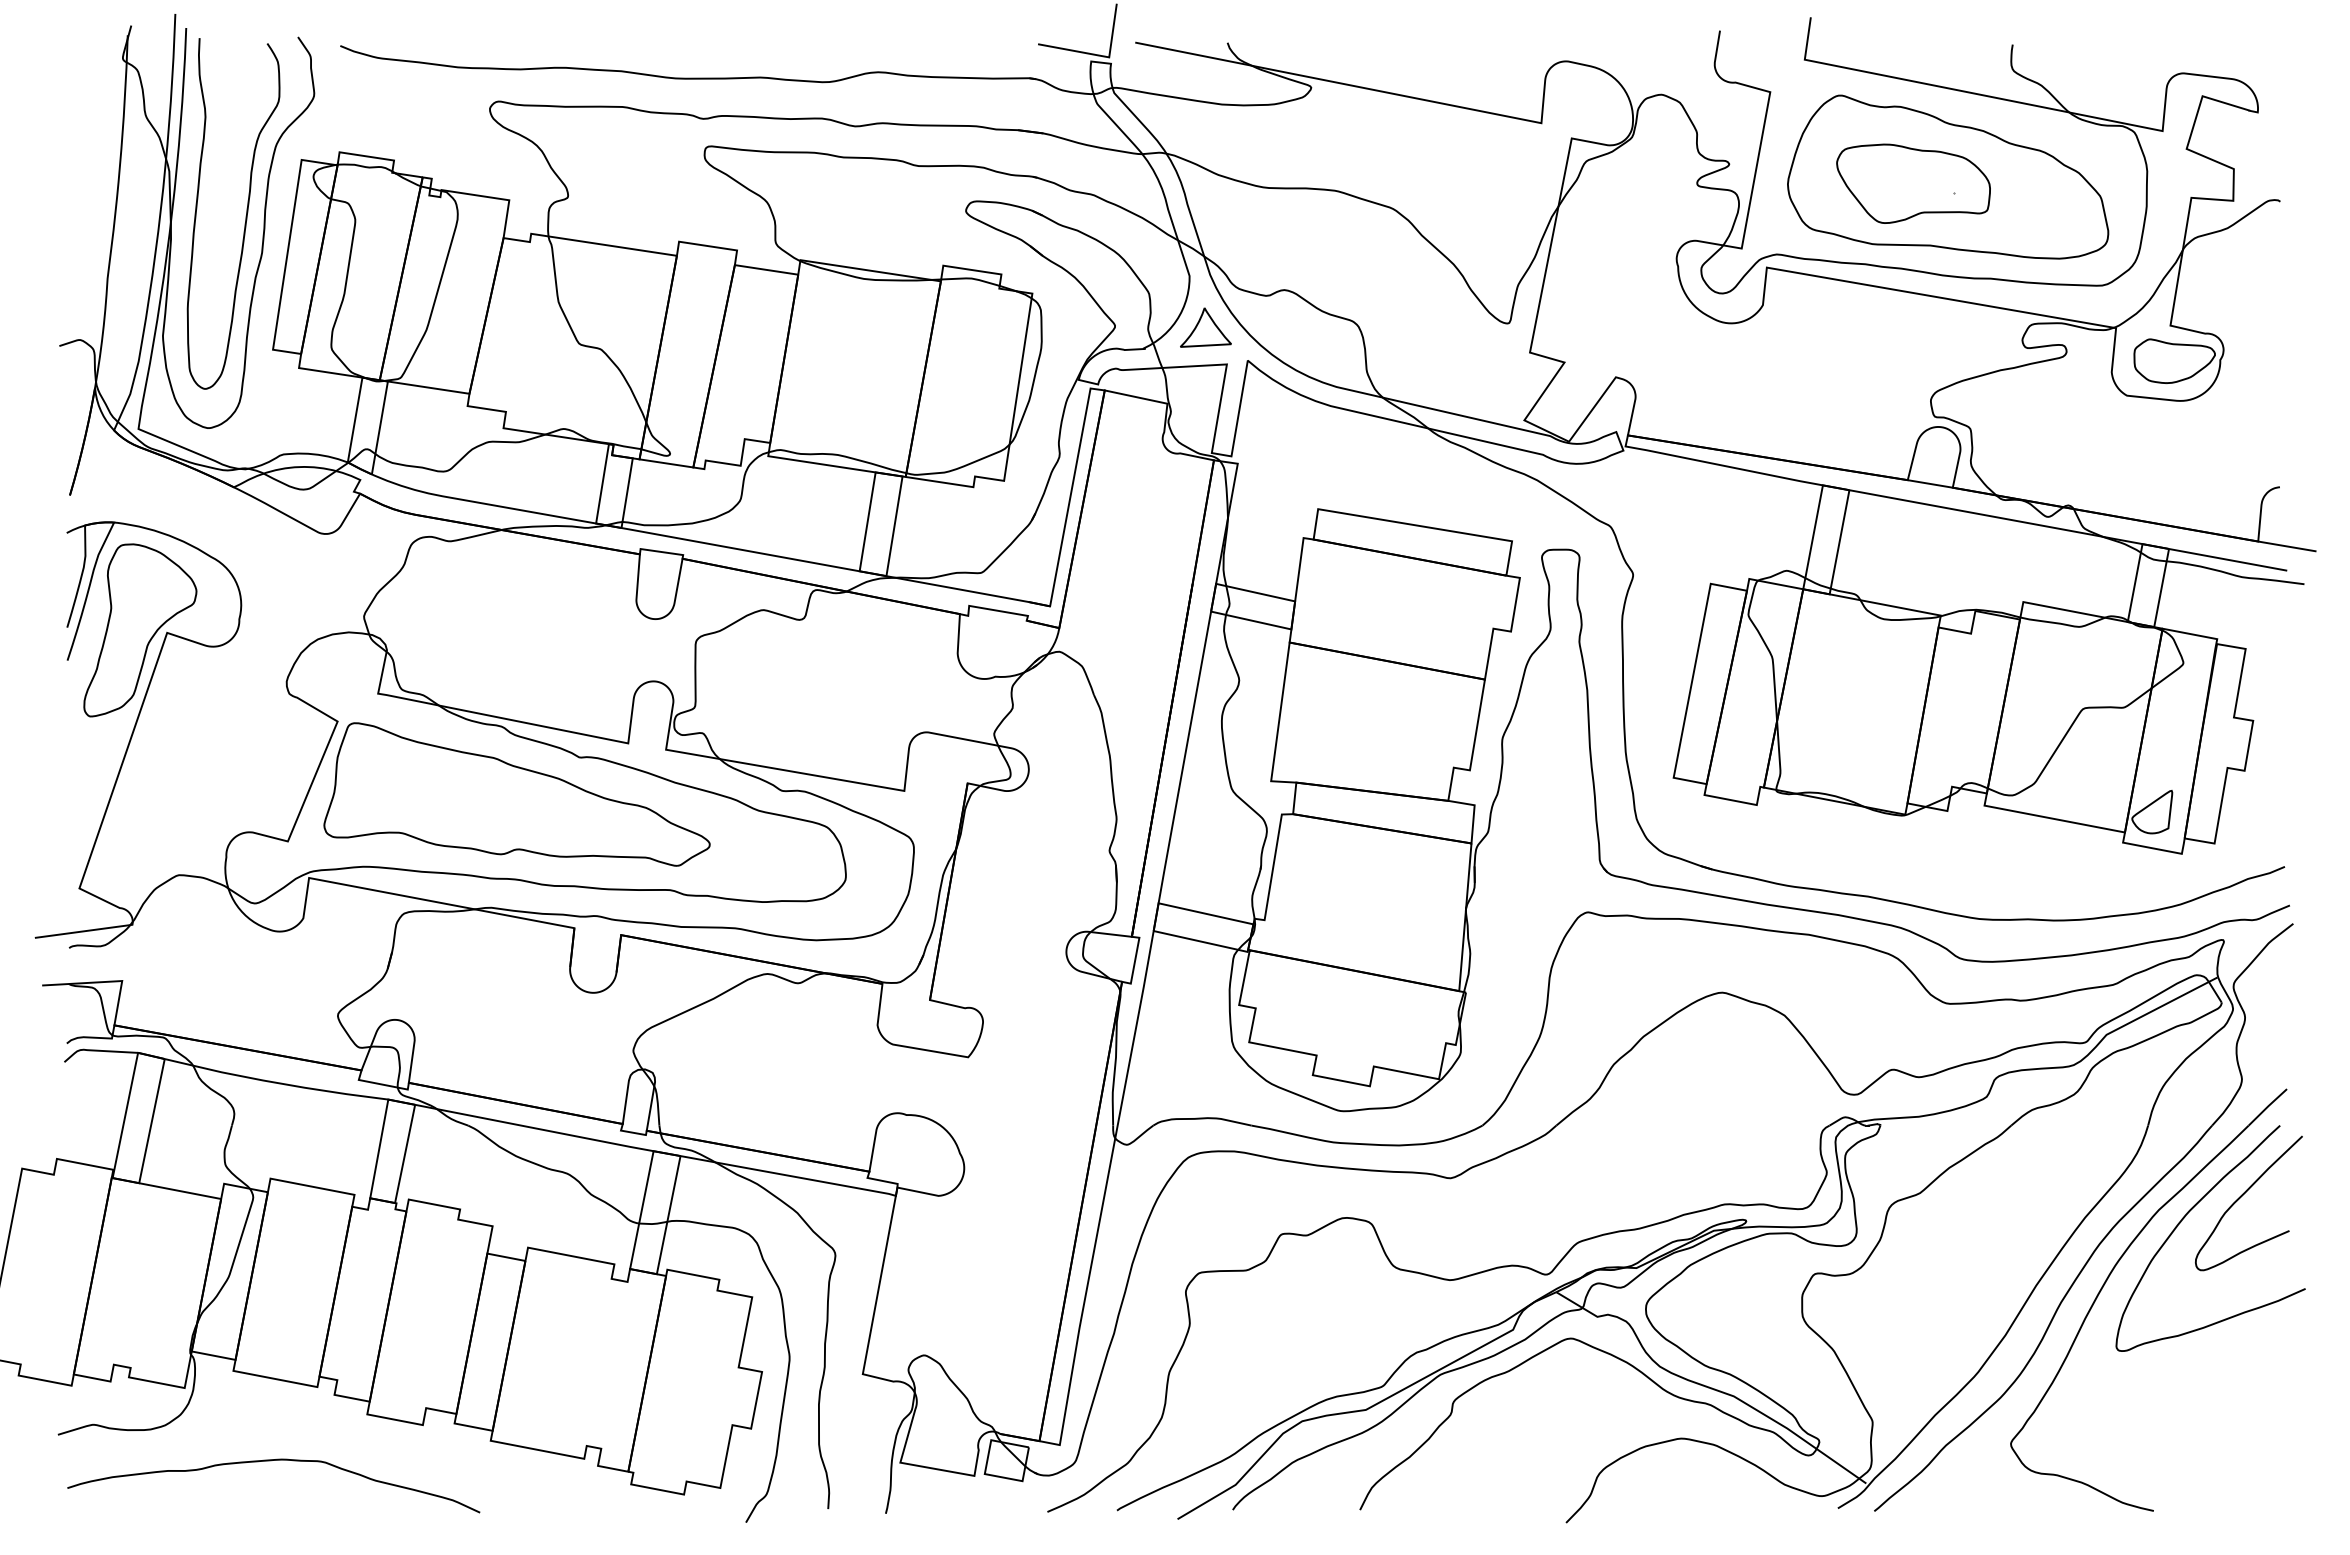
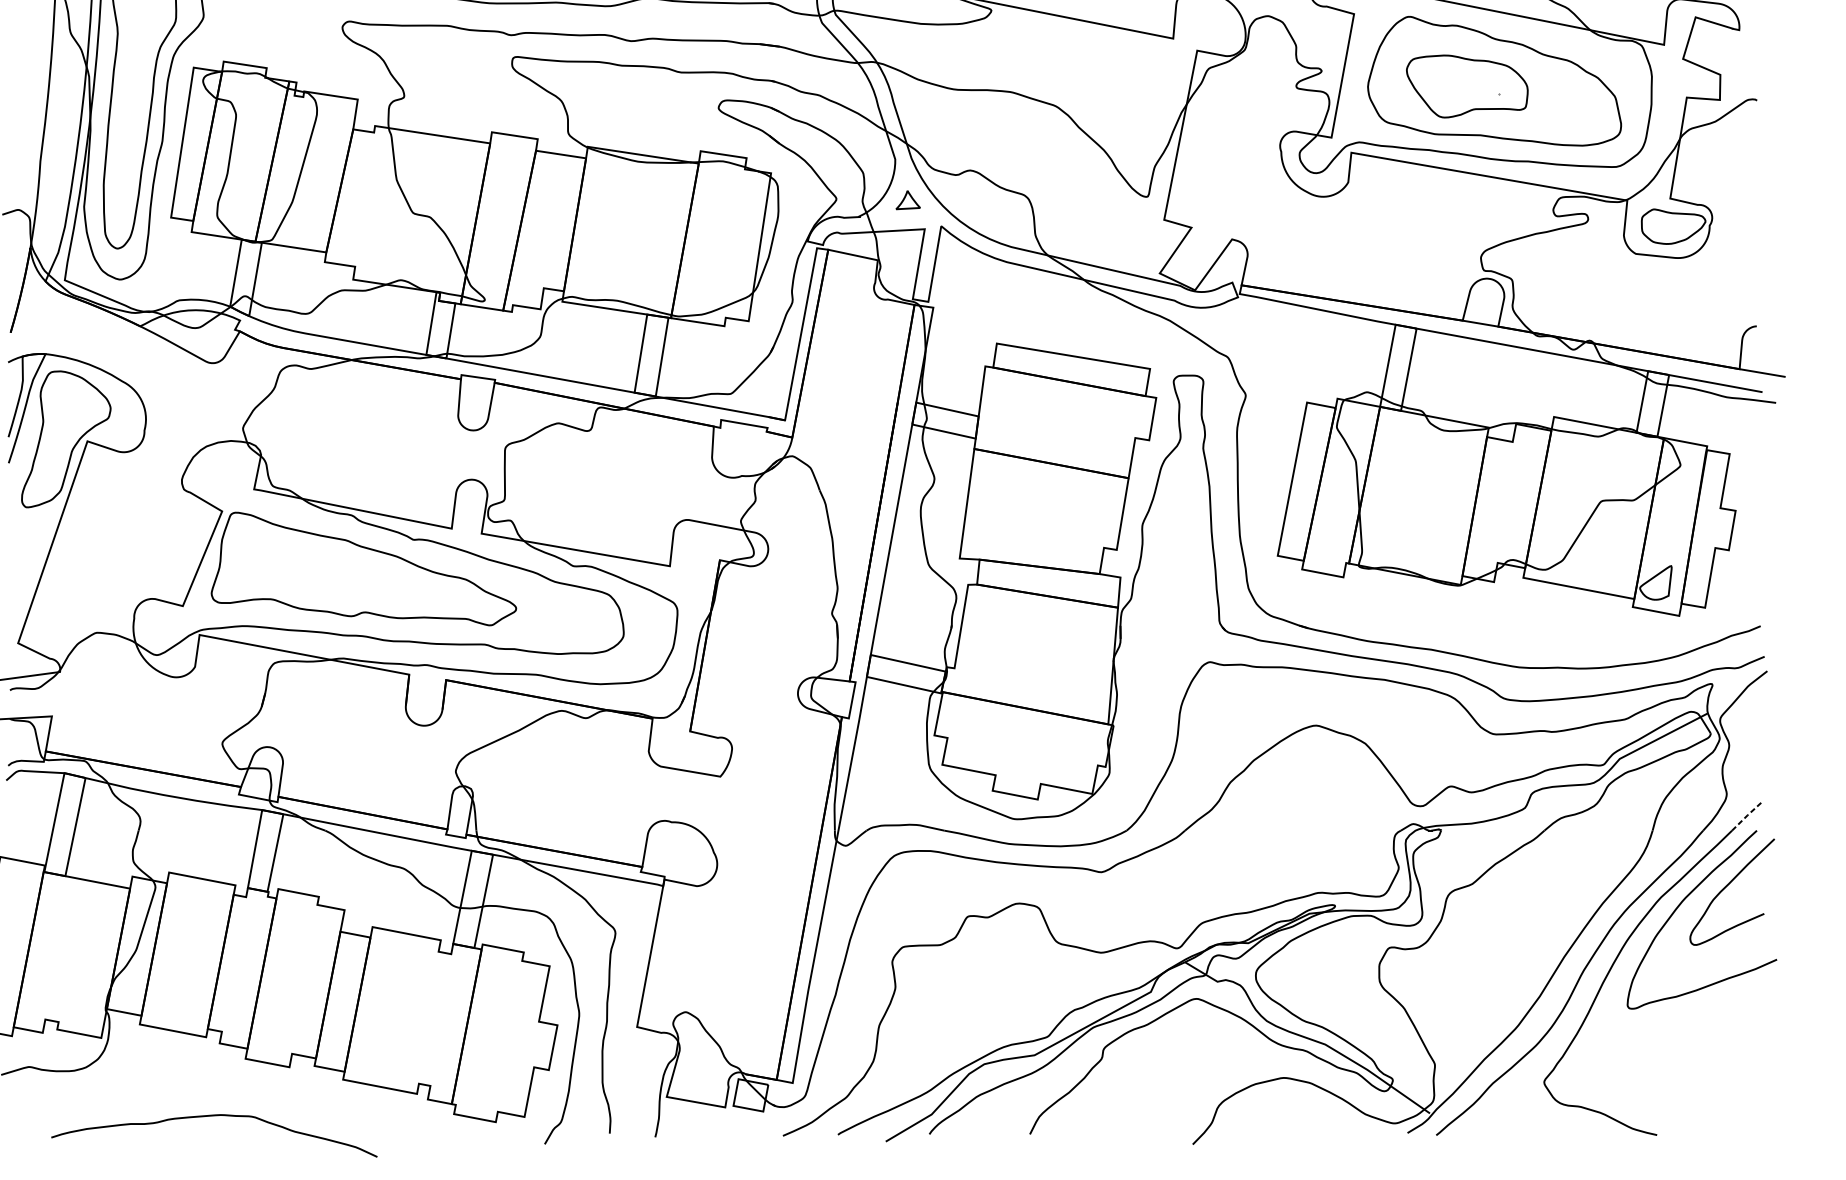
part: (1205, 327) -> (907, 200), size x0.6
line: (2268, 1106) -> (1747, 815), solid -> dashed
curve: (271, 1461) -> (212, 1116), moved

